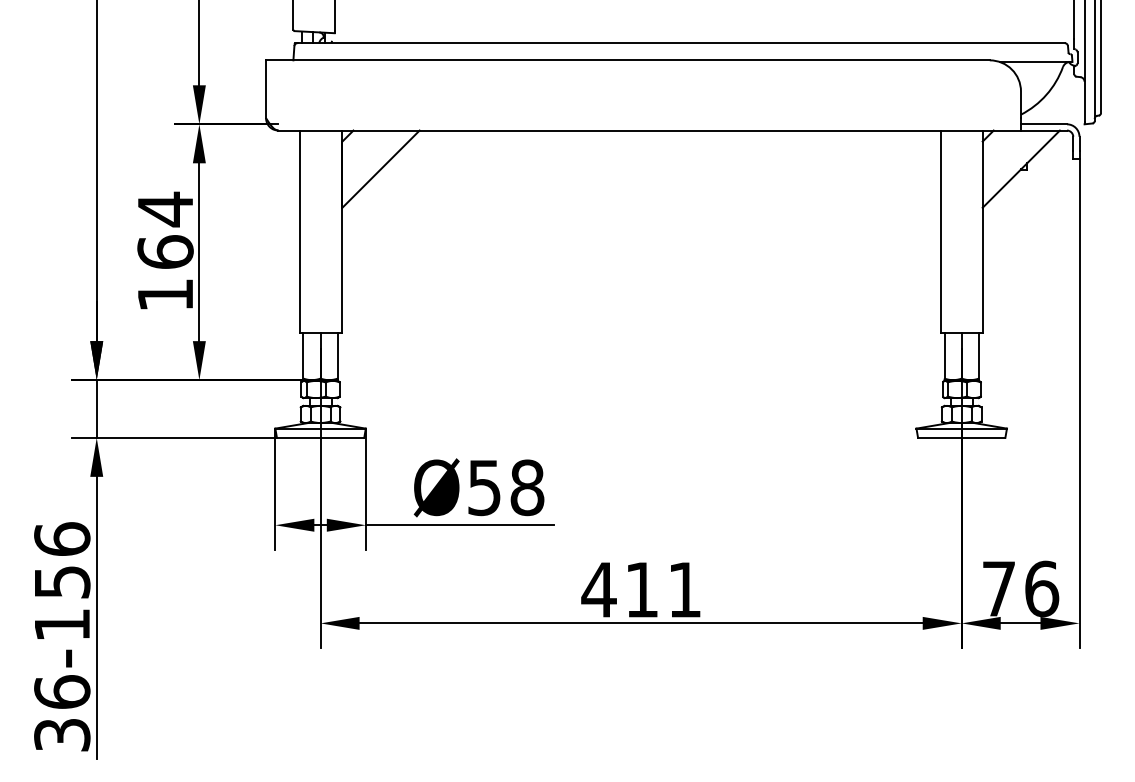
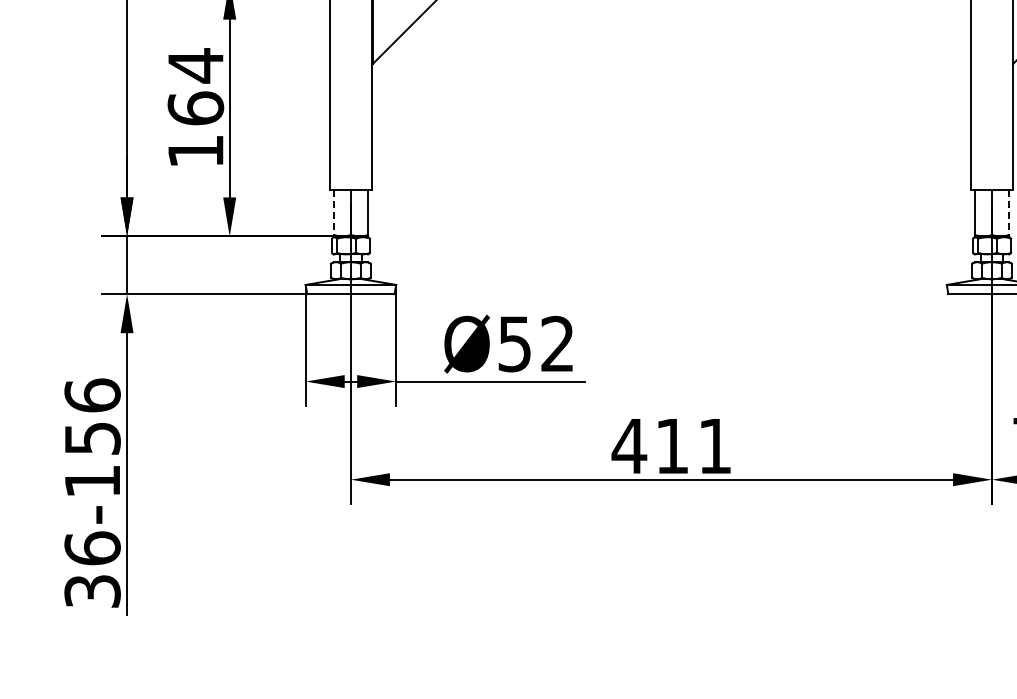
line: (303, 355) -> (333, 211), solid -> dashed
line: (978, 355) -> (1008, 211), solid -> dashed
text: (527, 487) -> (557, 343), Ø58 -> Ø52

